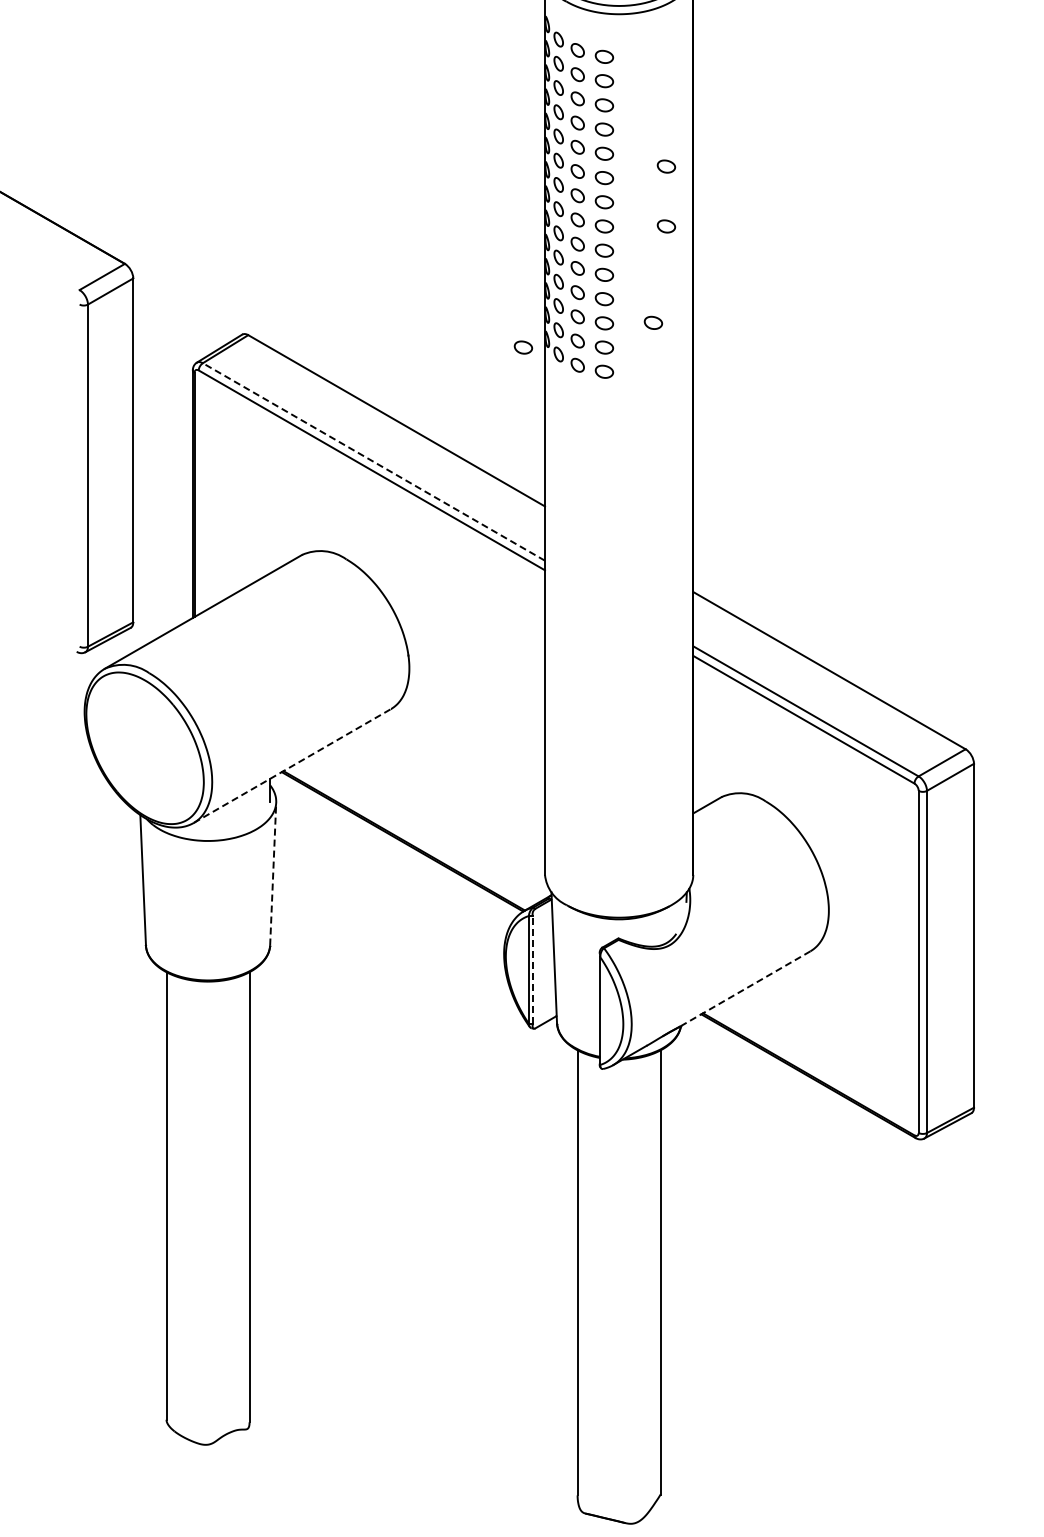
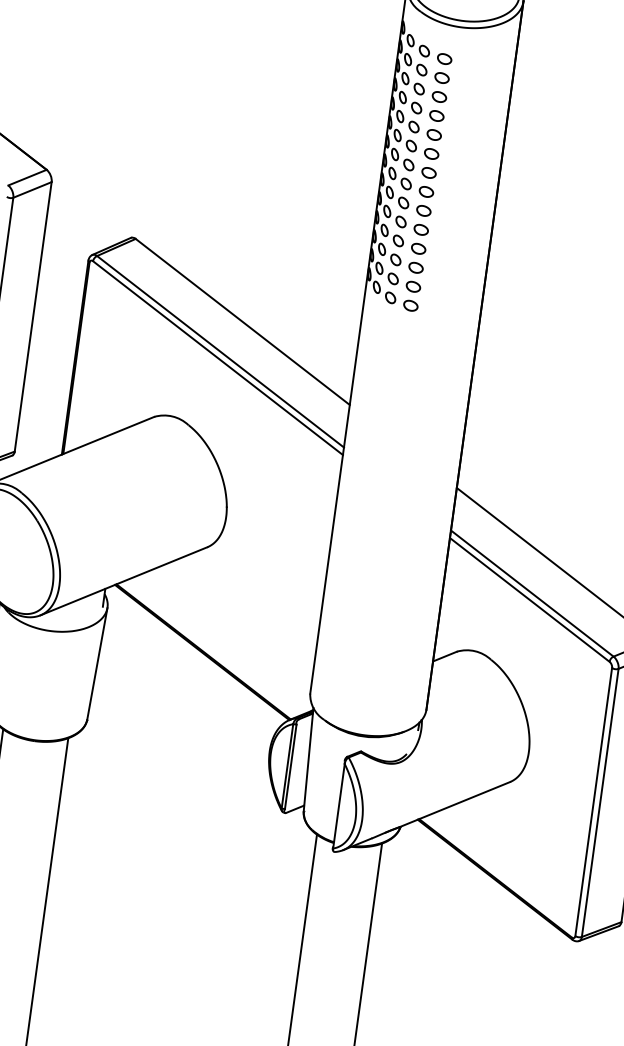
part: (666, 166) -> (481, 151), removed
part: (666, 226) -> (475, 198), removed
part: (653, 322) -> (454, 272), removed
part: (523, 347) -> (350, 278), removed
line: (373, 461) -> (220, 351), dashed -> solid
line: (292, 766) -> (124, 581), dashed -> solid
line: (273, 874) -> (97, 664), dashed -> solid
line: (533, 969) -> (291, 766), dashed -> solid
line: (745, 988) -> (455, 804), dashed -> solid

